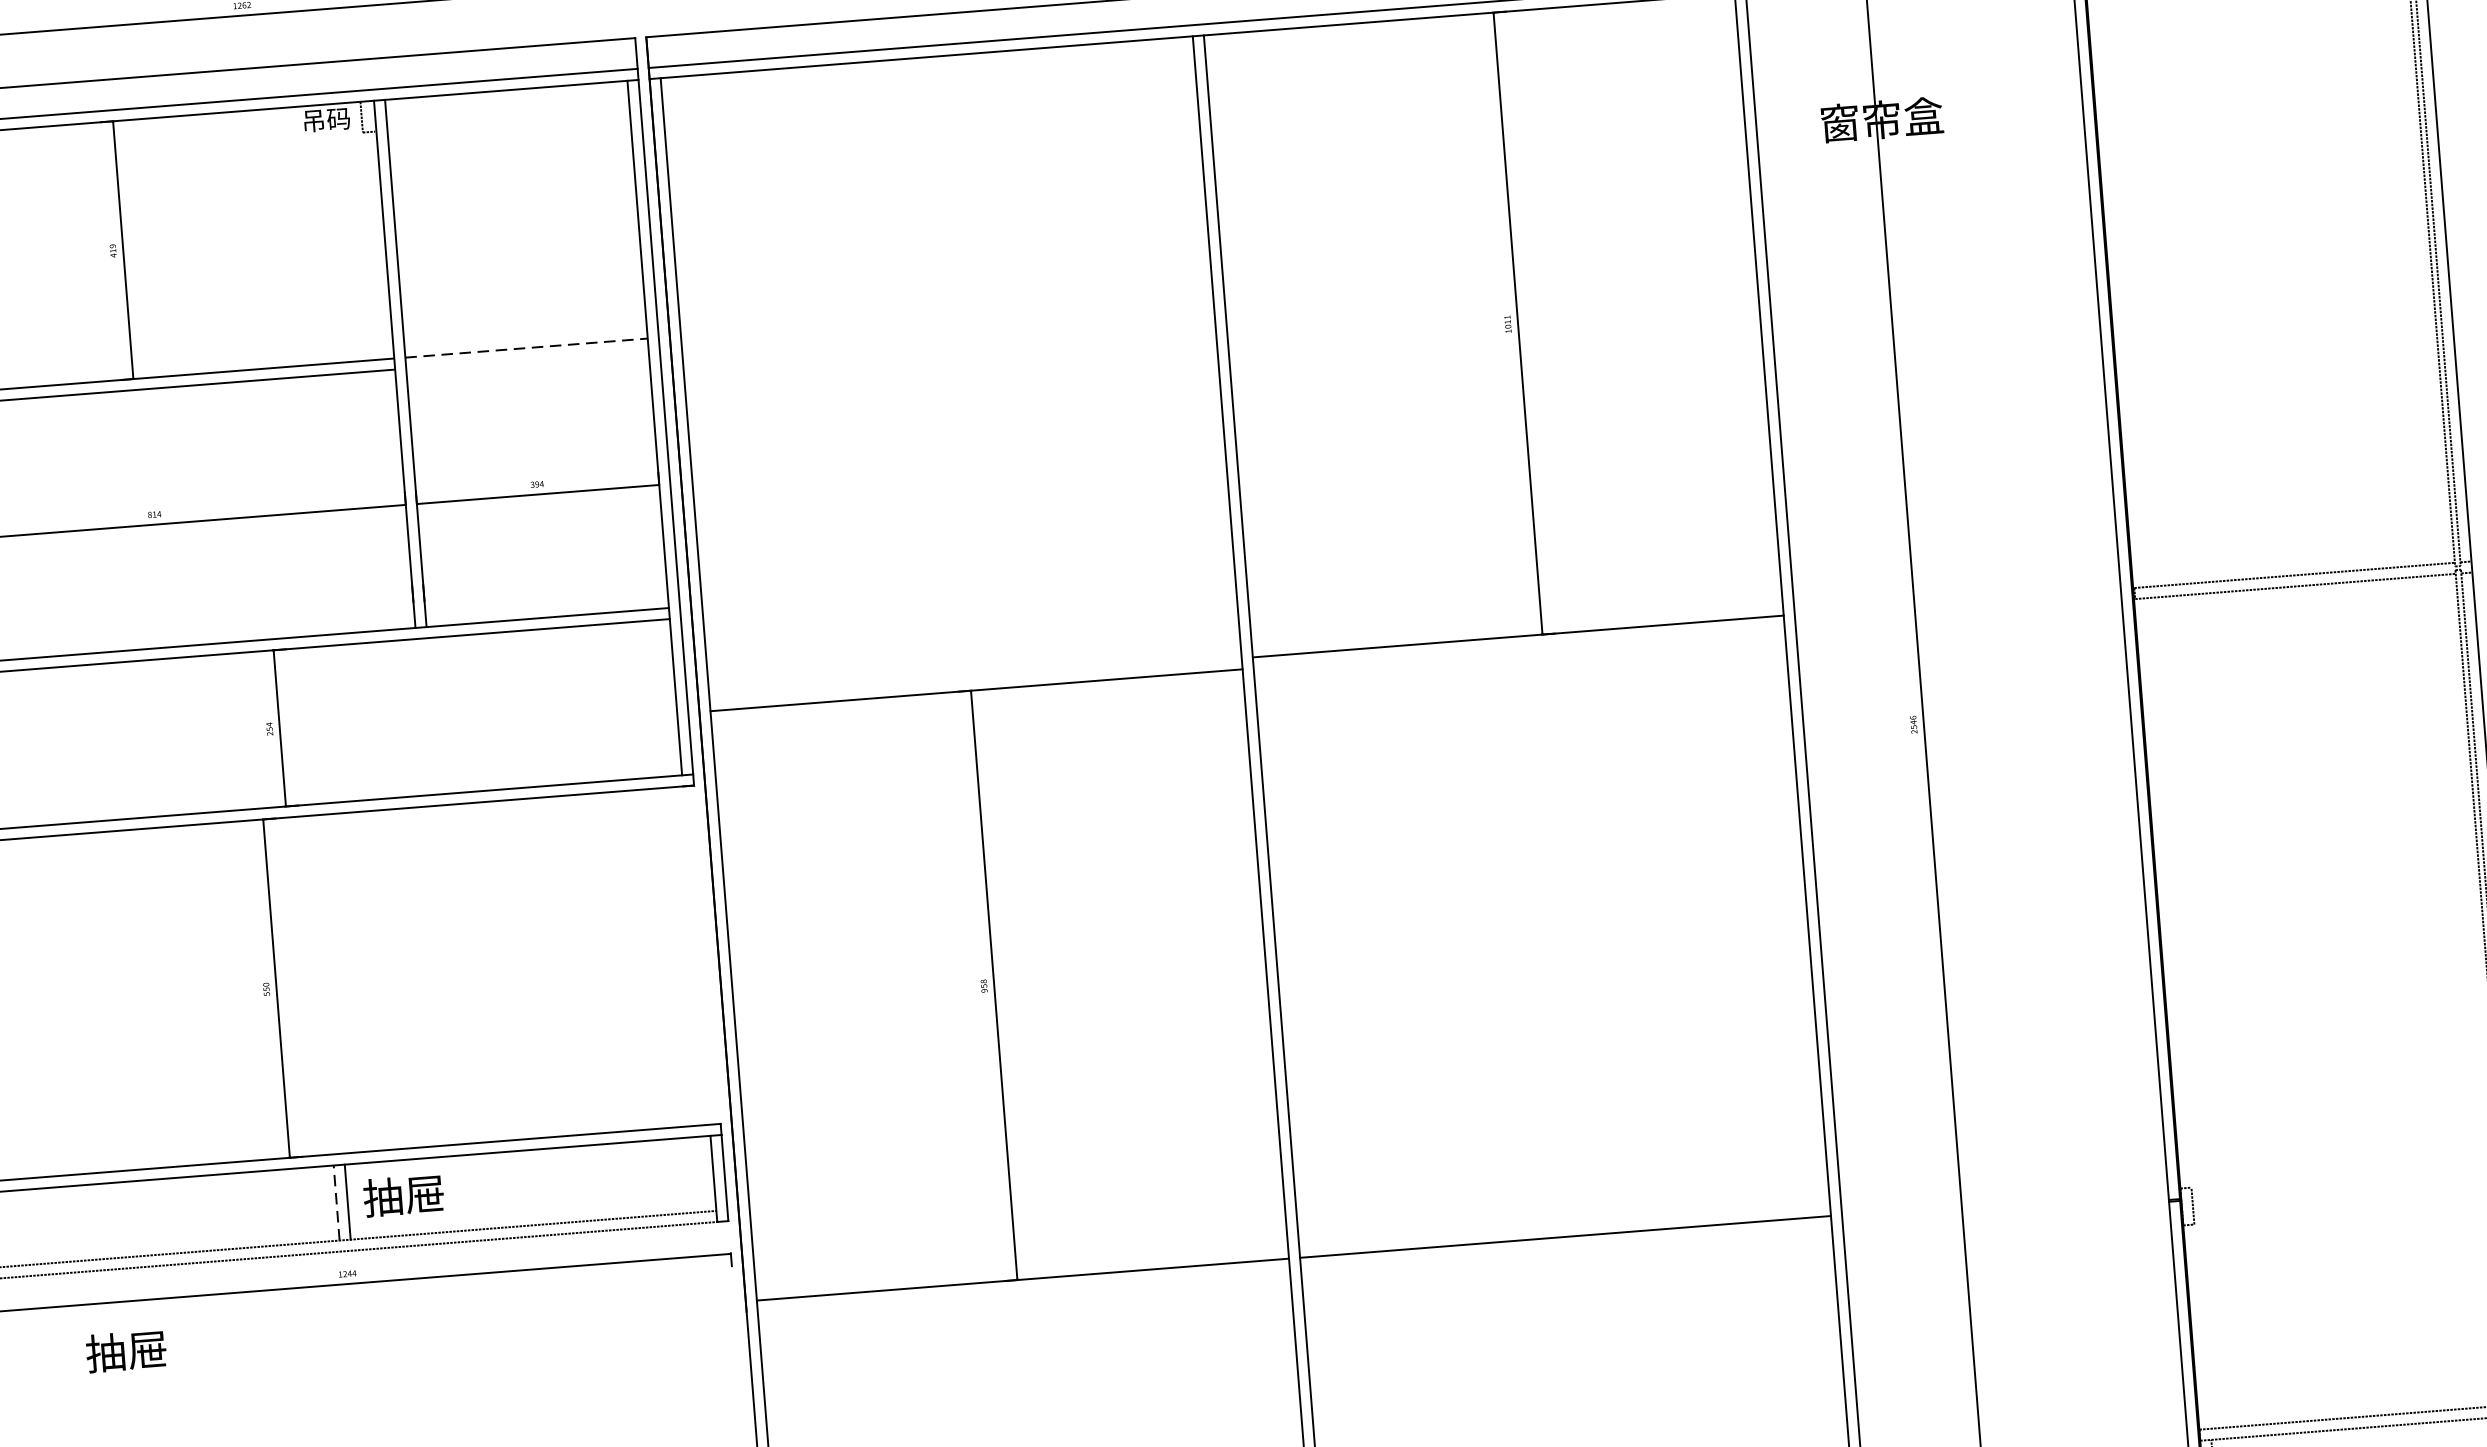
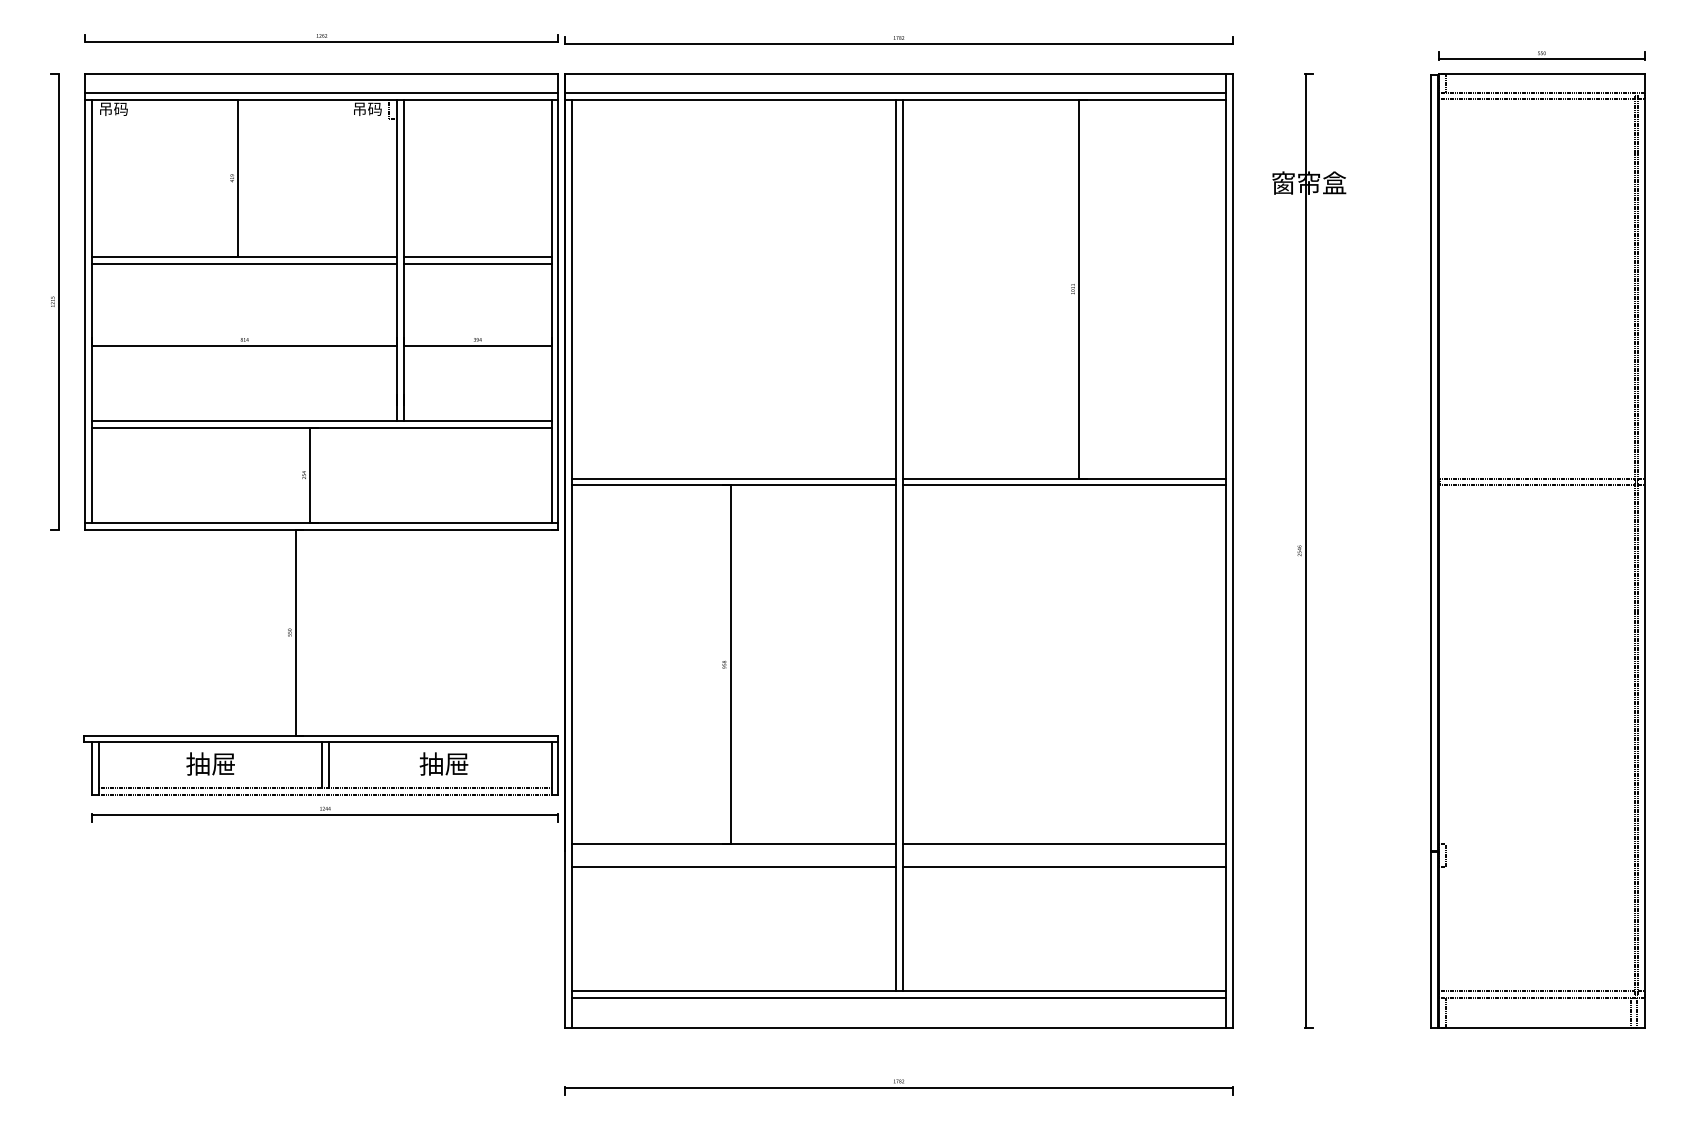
line: (526, 347) -> (477, 256), dashed -> solid
line: (526, 359) -> (477, 263), added
line: (1519, 647) -> (1064, 485), added
line: (975, 679) -> (733, 478), added
text: (402, 1194) -> (443, 763), moved
line: (337, 1203) -> (322, 765), dashed -> solid
line: (1568, 1273) -> (1064, 866), added
line: (1025, 1316) -> (733, 866), added
text: (125, 1350) -> (210, 763), moved

